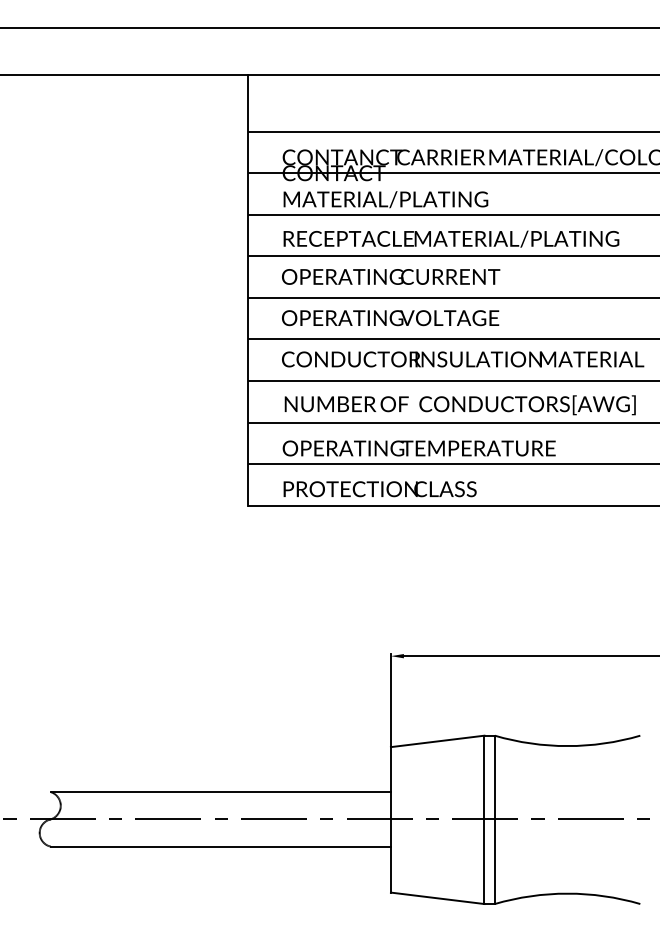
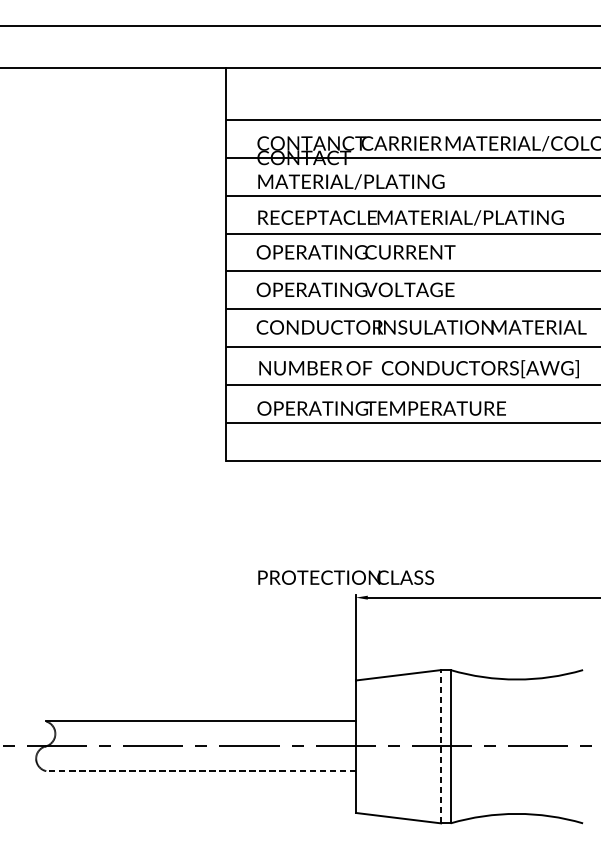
text: (379, 489) -> (345, 577), moved
line: (484, 819) -> (441, 746), solid -> dashed
line: (220, 846) -> (200, 770), solid -> dashed

